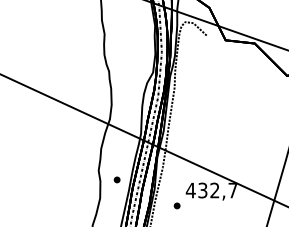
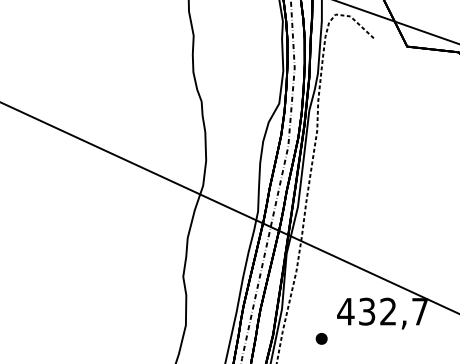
part: (116, 179) -> (214, 292), removed

